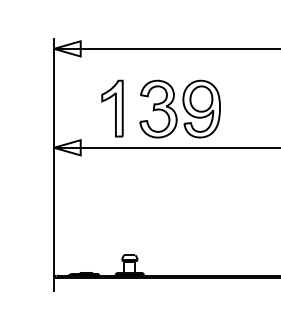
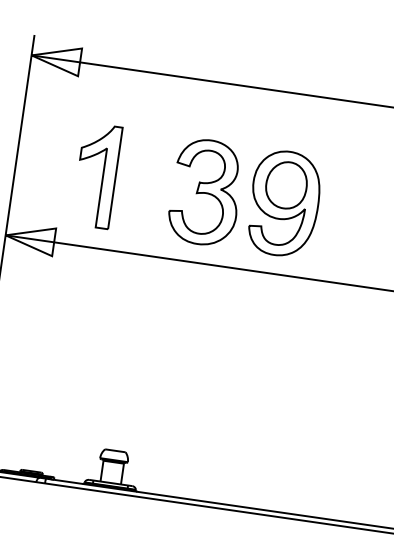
part: (112, 108) -> (96, 175), moved

